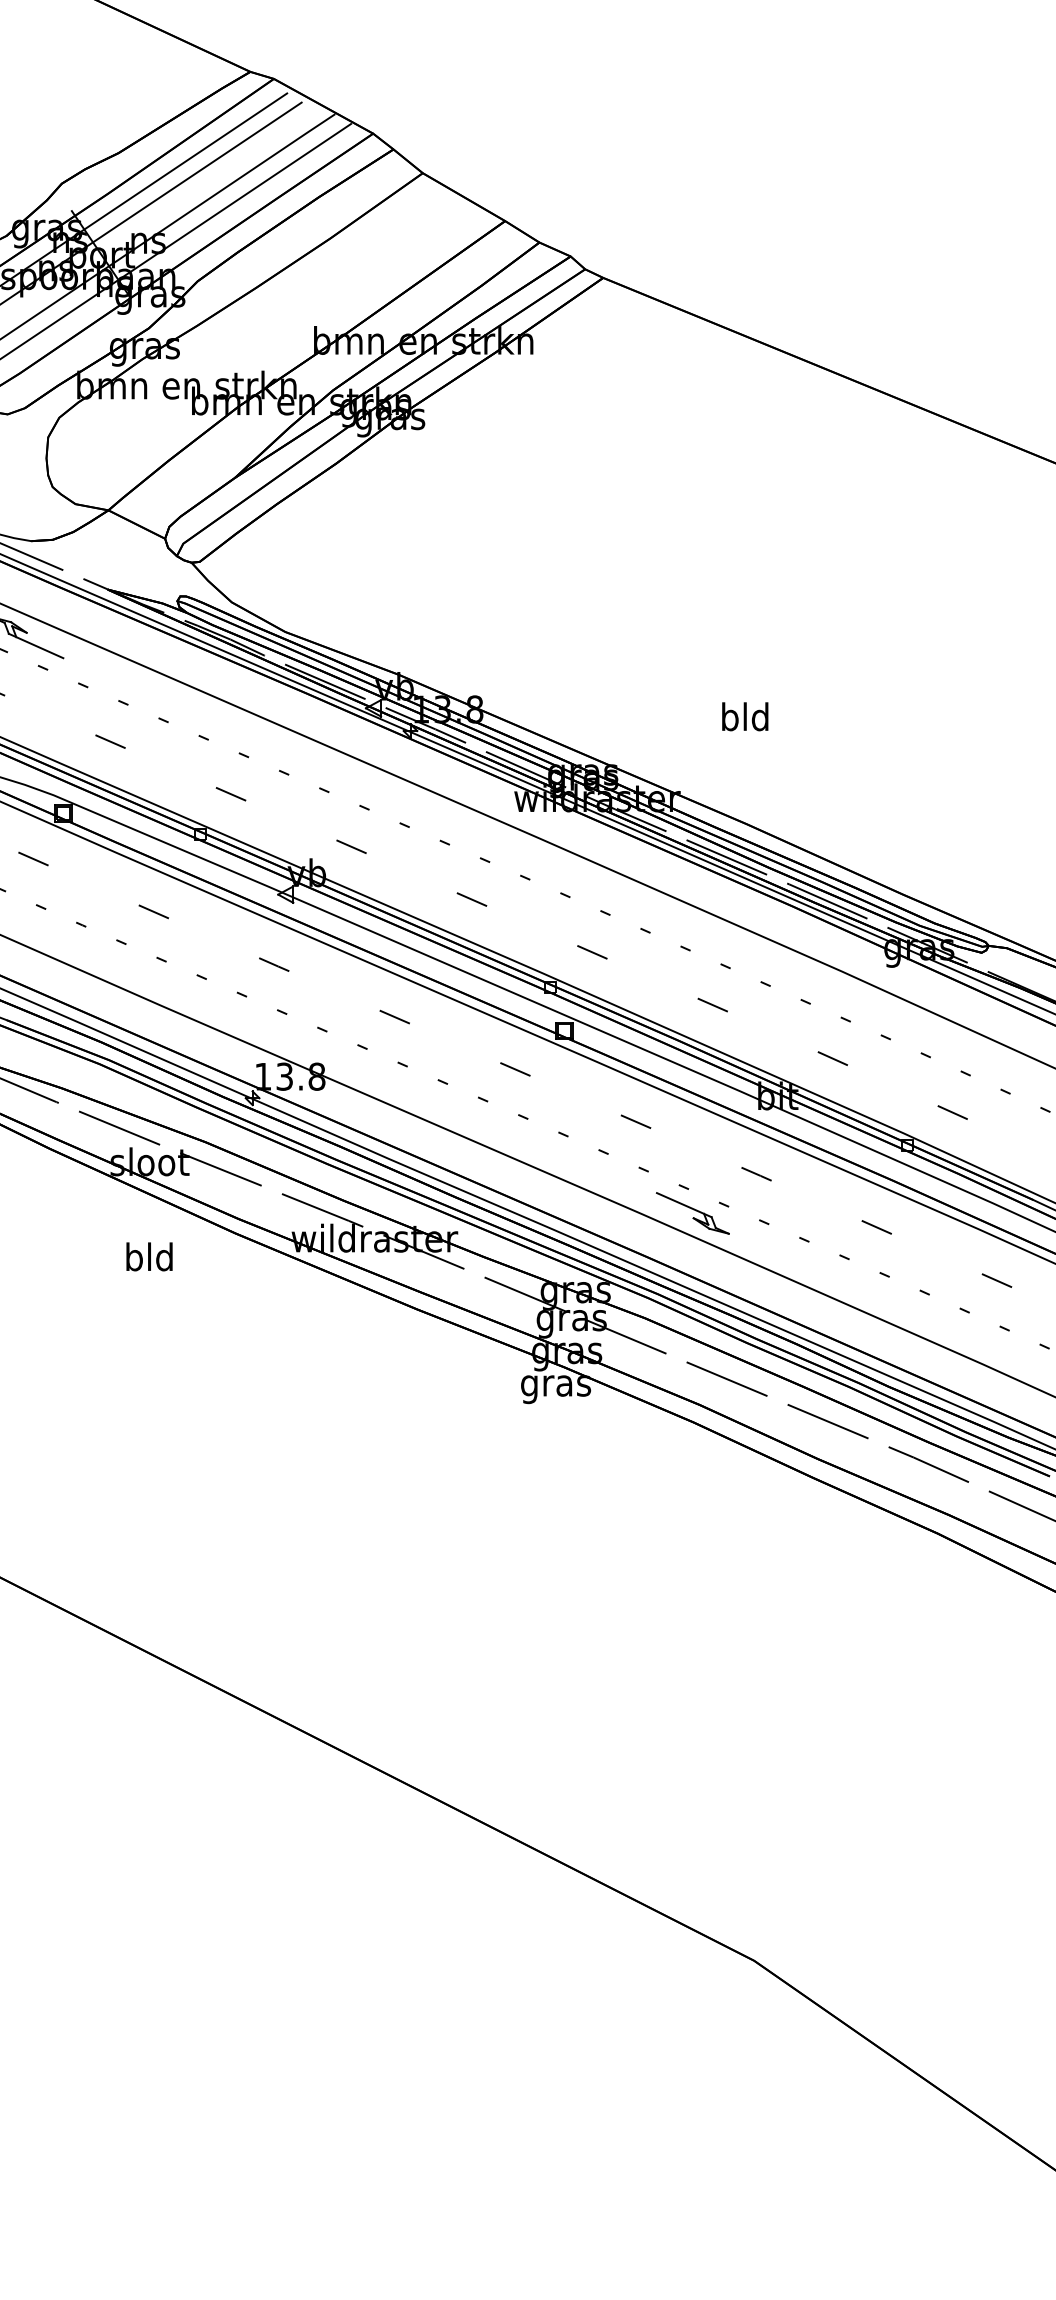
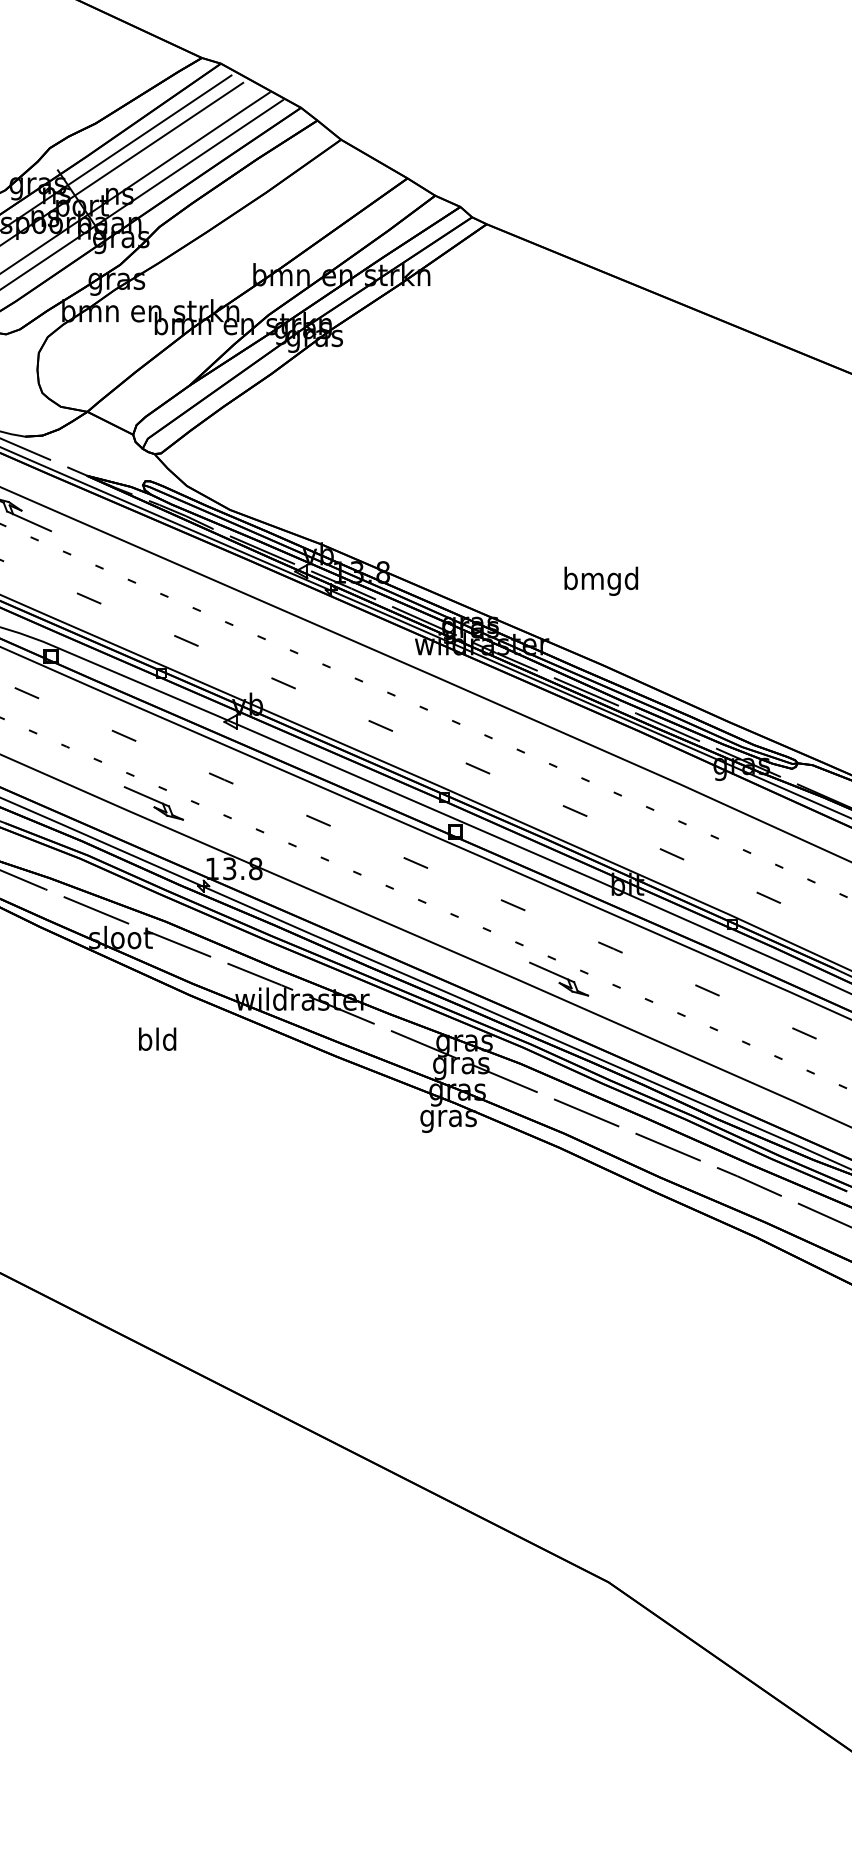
text: (745, 719) -> (601, 580), bld -> bmgd
part: (190, 995) -> (153, 803), added
text: (149, 1255) -> (157, 1038), moved

